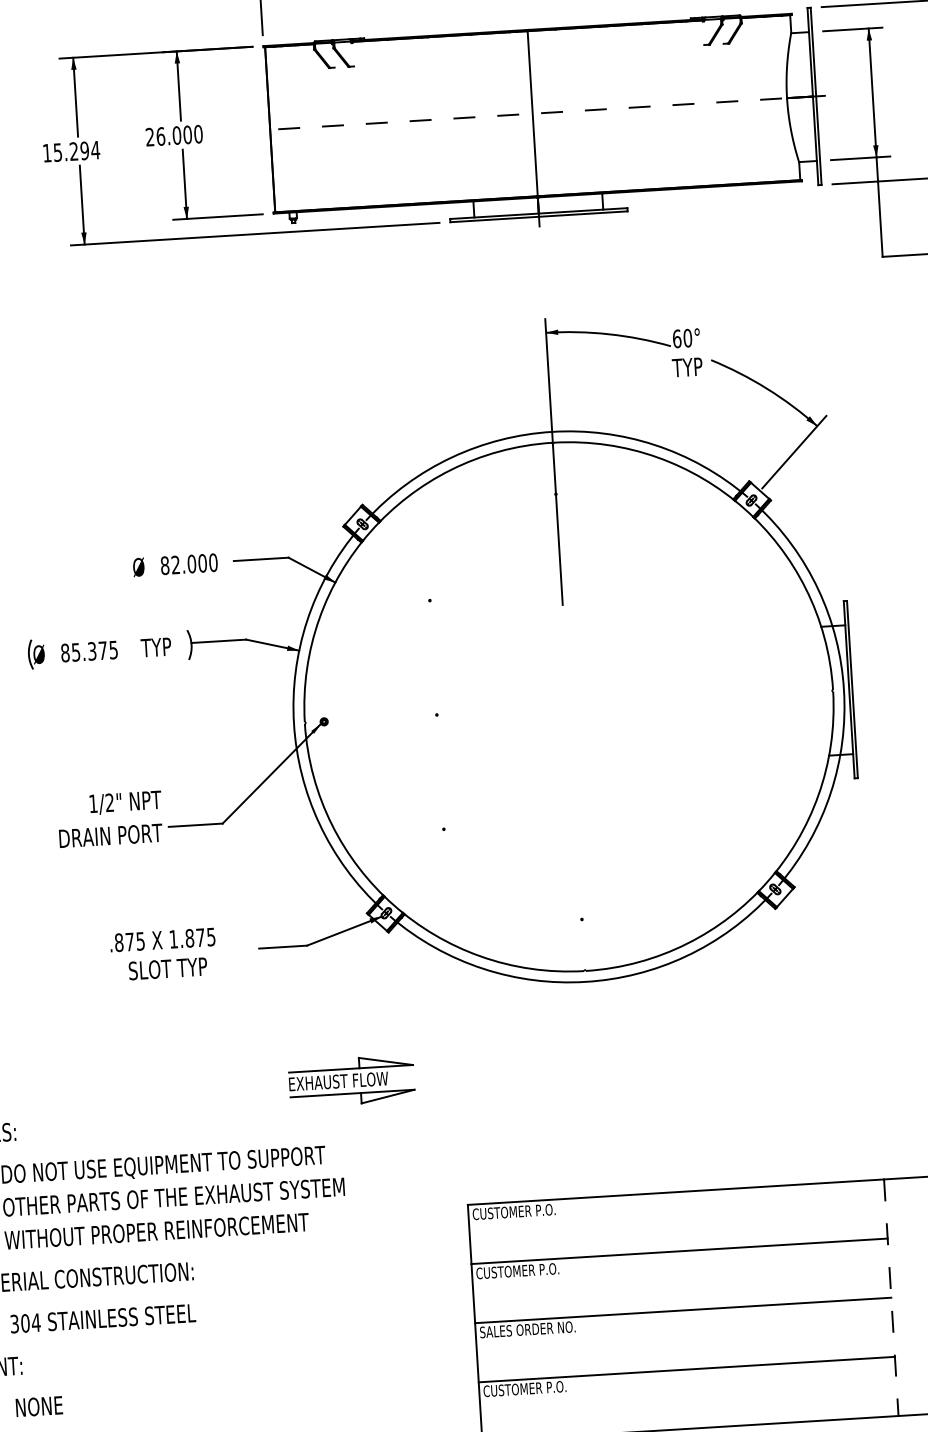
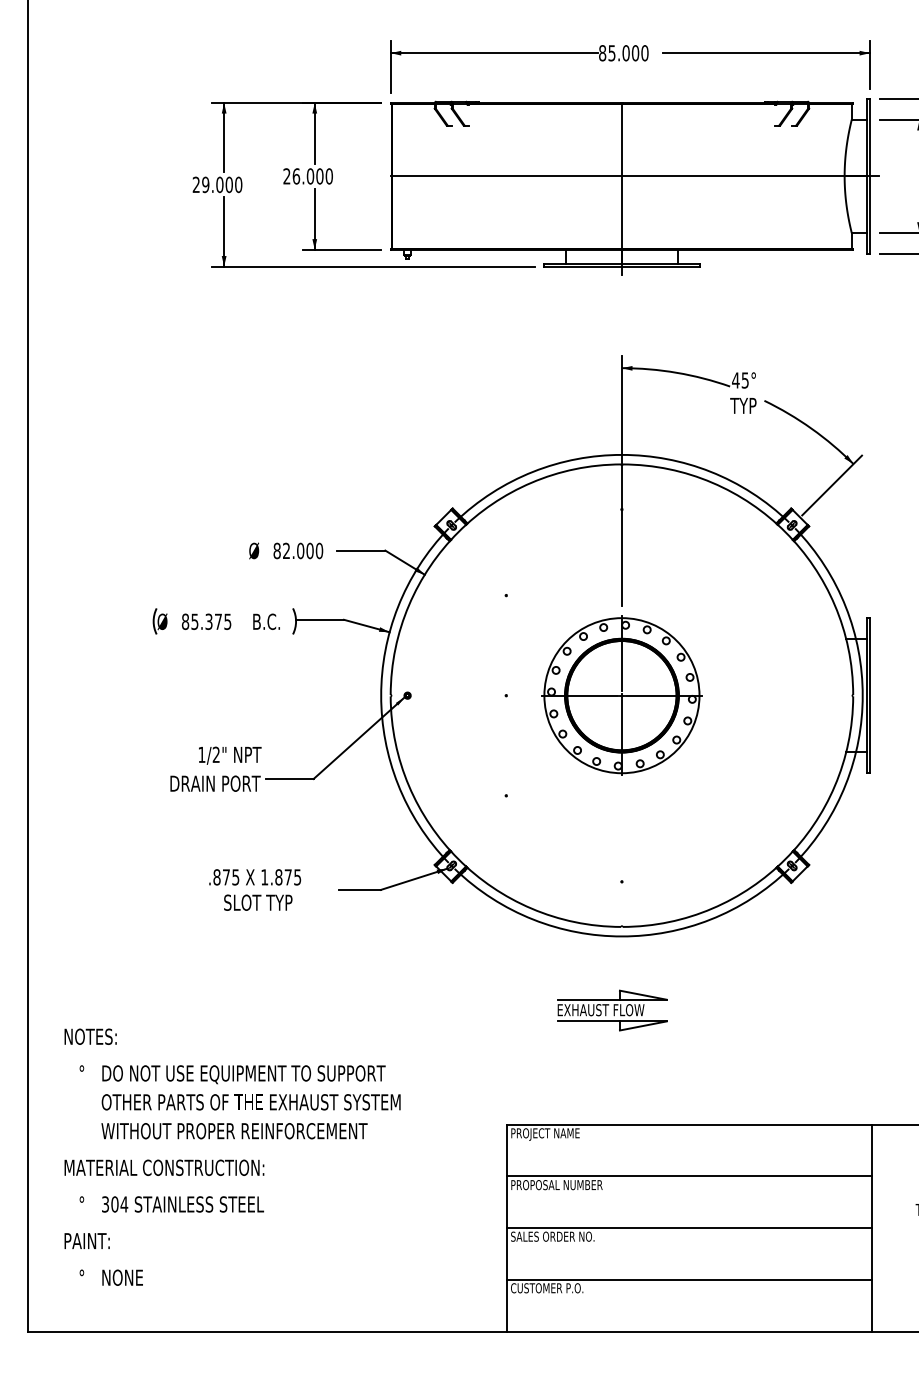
line: (547, 113) -> (634, 176), dashed -> solid
text: (71, 151) -> (217, 184), 15.294 -> 29.000
text: (682, 338) -> (740, 380), 60° -> 45°
text: (156, 647) -> (265, 621), TYP -> B.C.
part: (568, 706) -> (621, 695), added
part: (351, 1081) -> (612, 1010), moved
text: (514, 1213) -> (547, 1134), CUSTOMER P.O. -> PROJECT NAME
text: (528, 1270) -> (556, 1185), CUSTOMER P.O. -> PROPOSAL NUMBER
line: (891, 1298) -> (871, 1228), dashed -> solid

